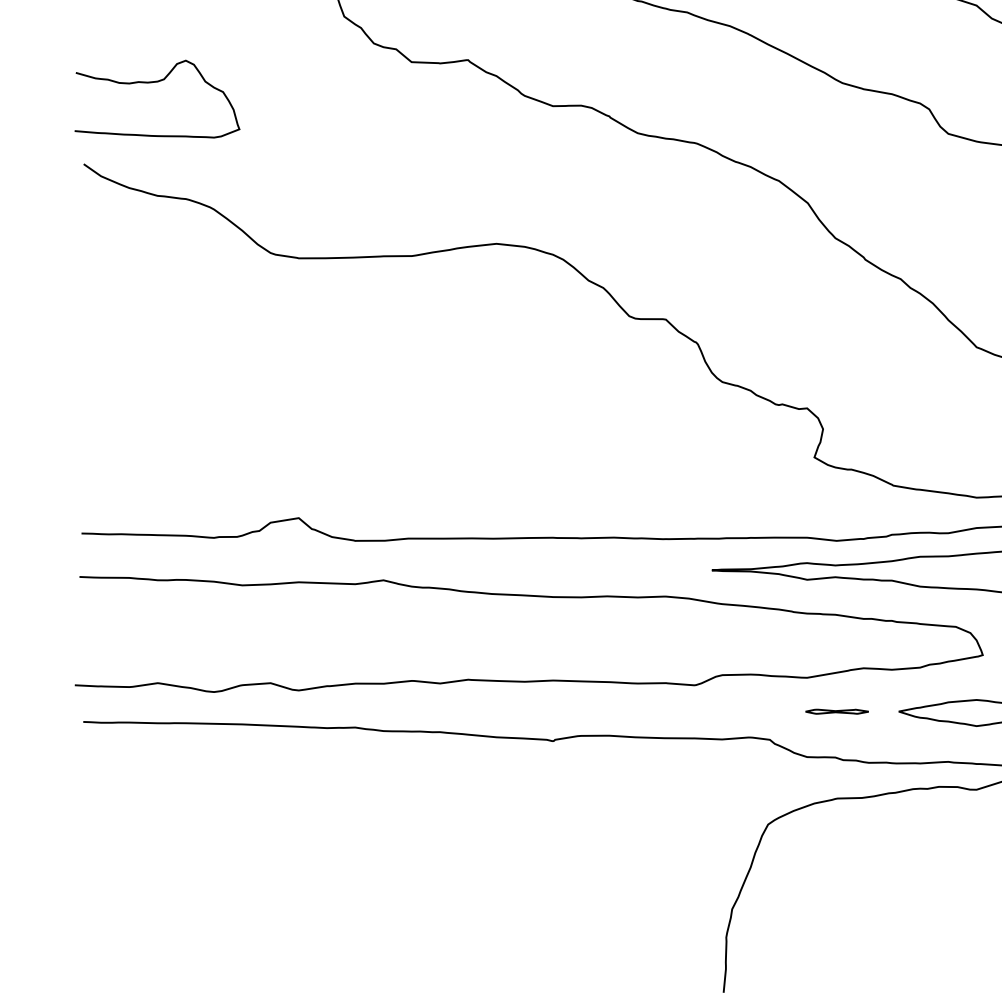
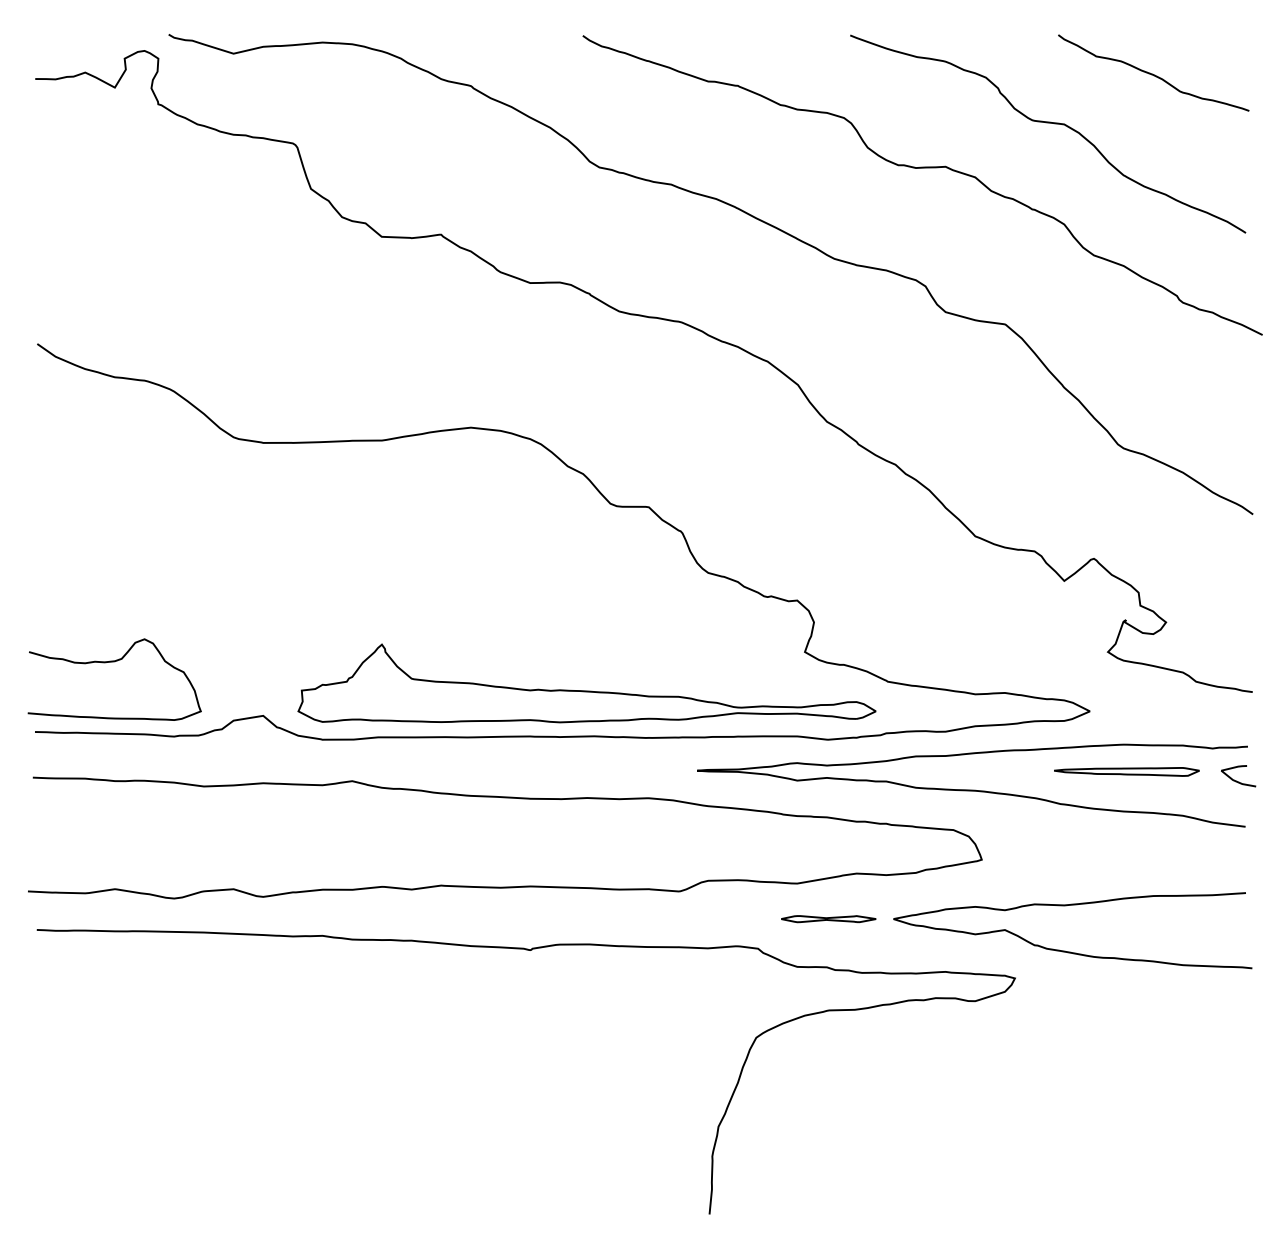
curve: (157, 82) -> (114, 662), moved
part: (606, 494) -> (586, 690), added
part: (836, 711) -> (828, 919), size x1.43

